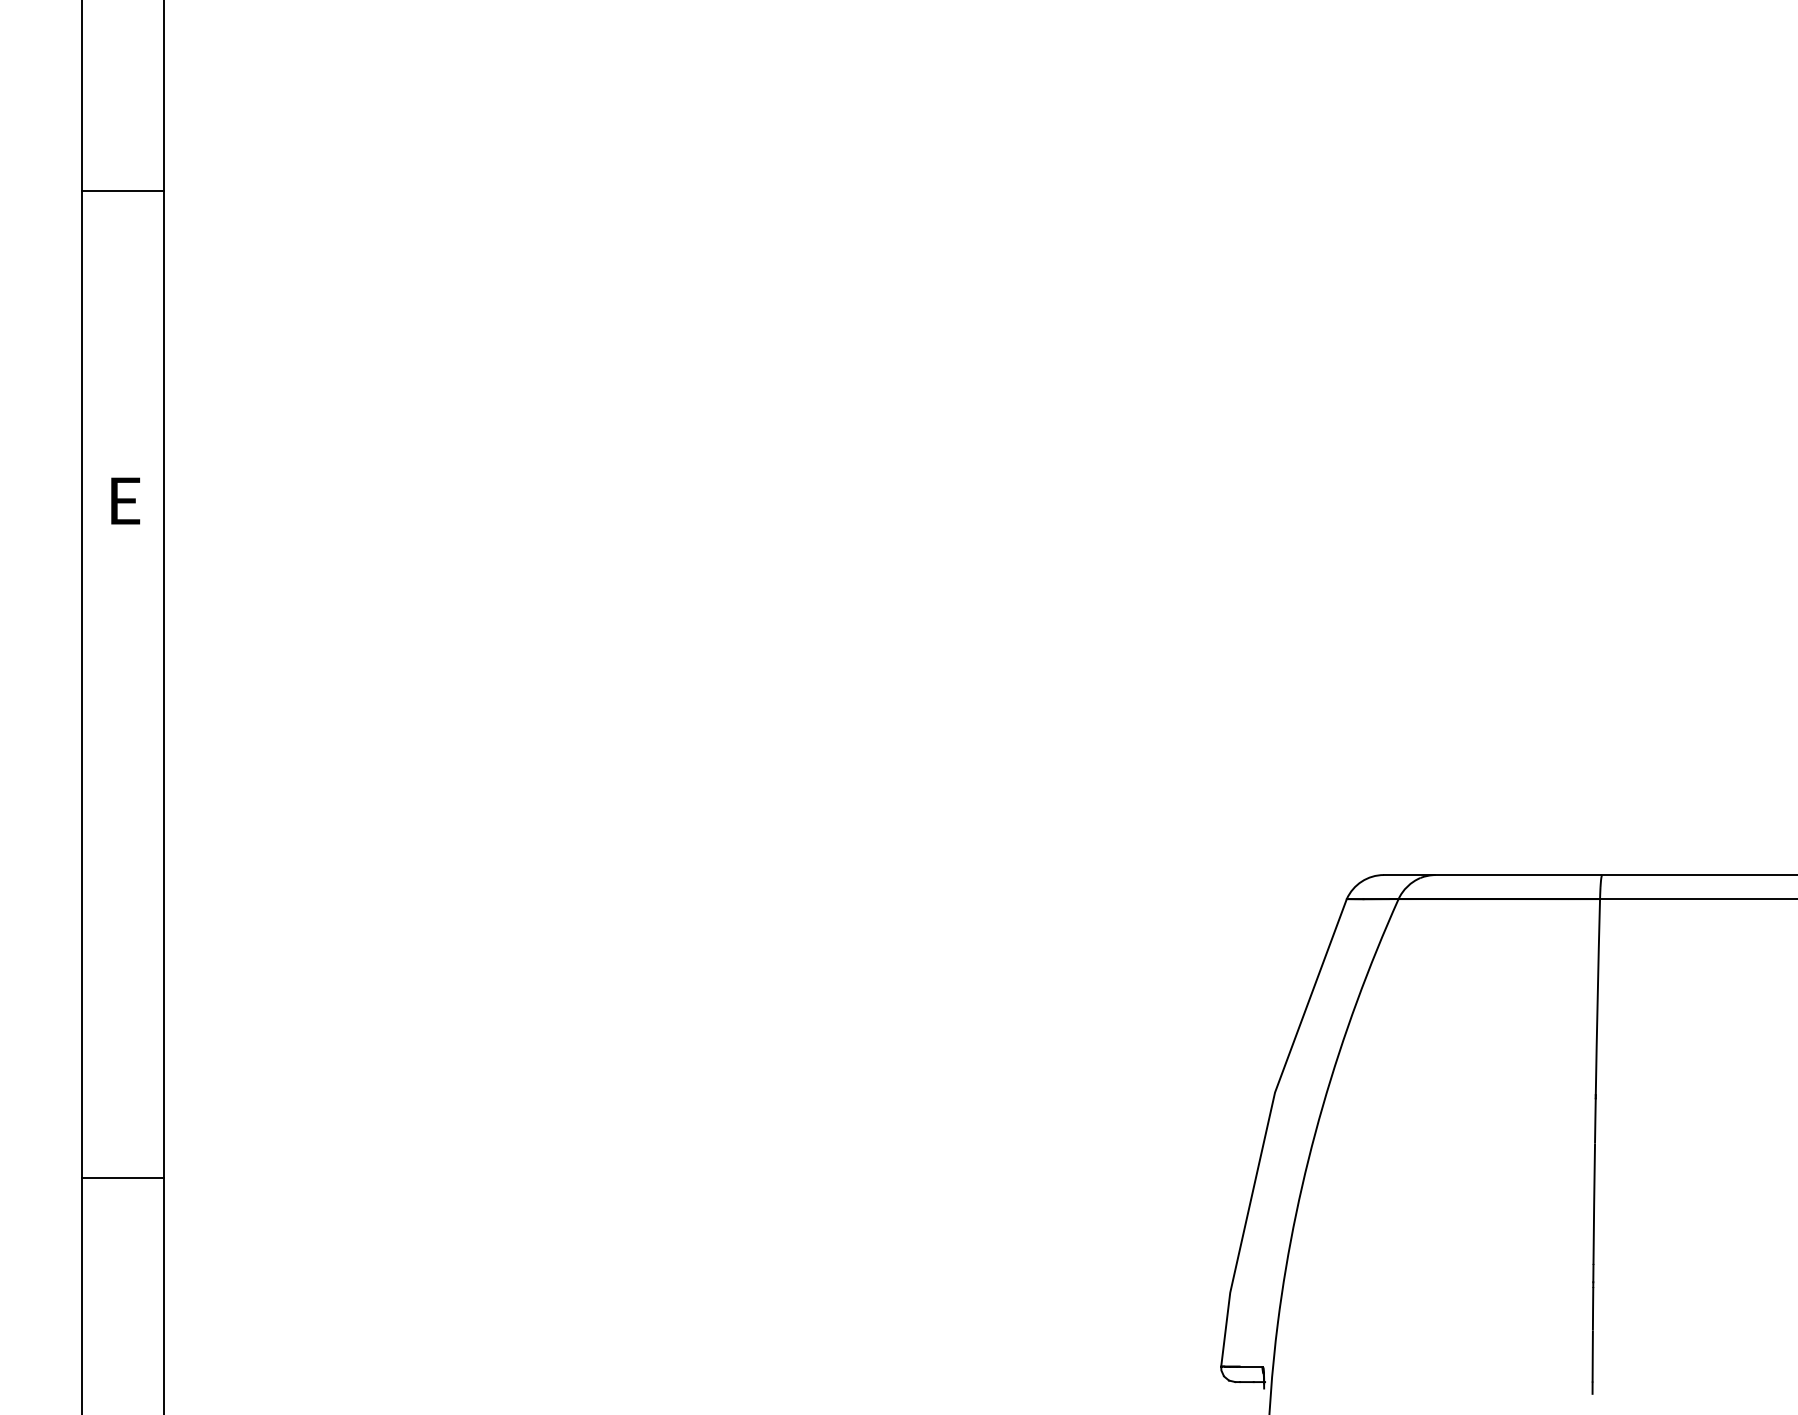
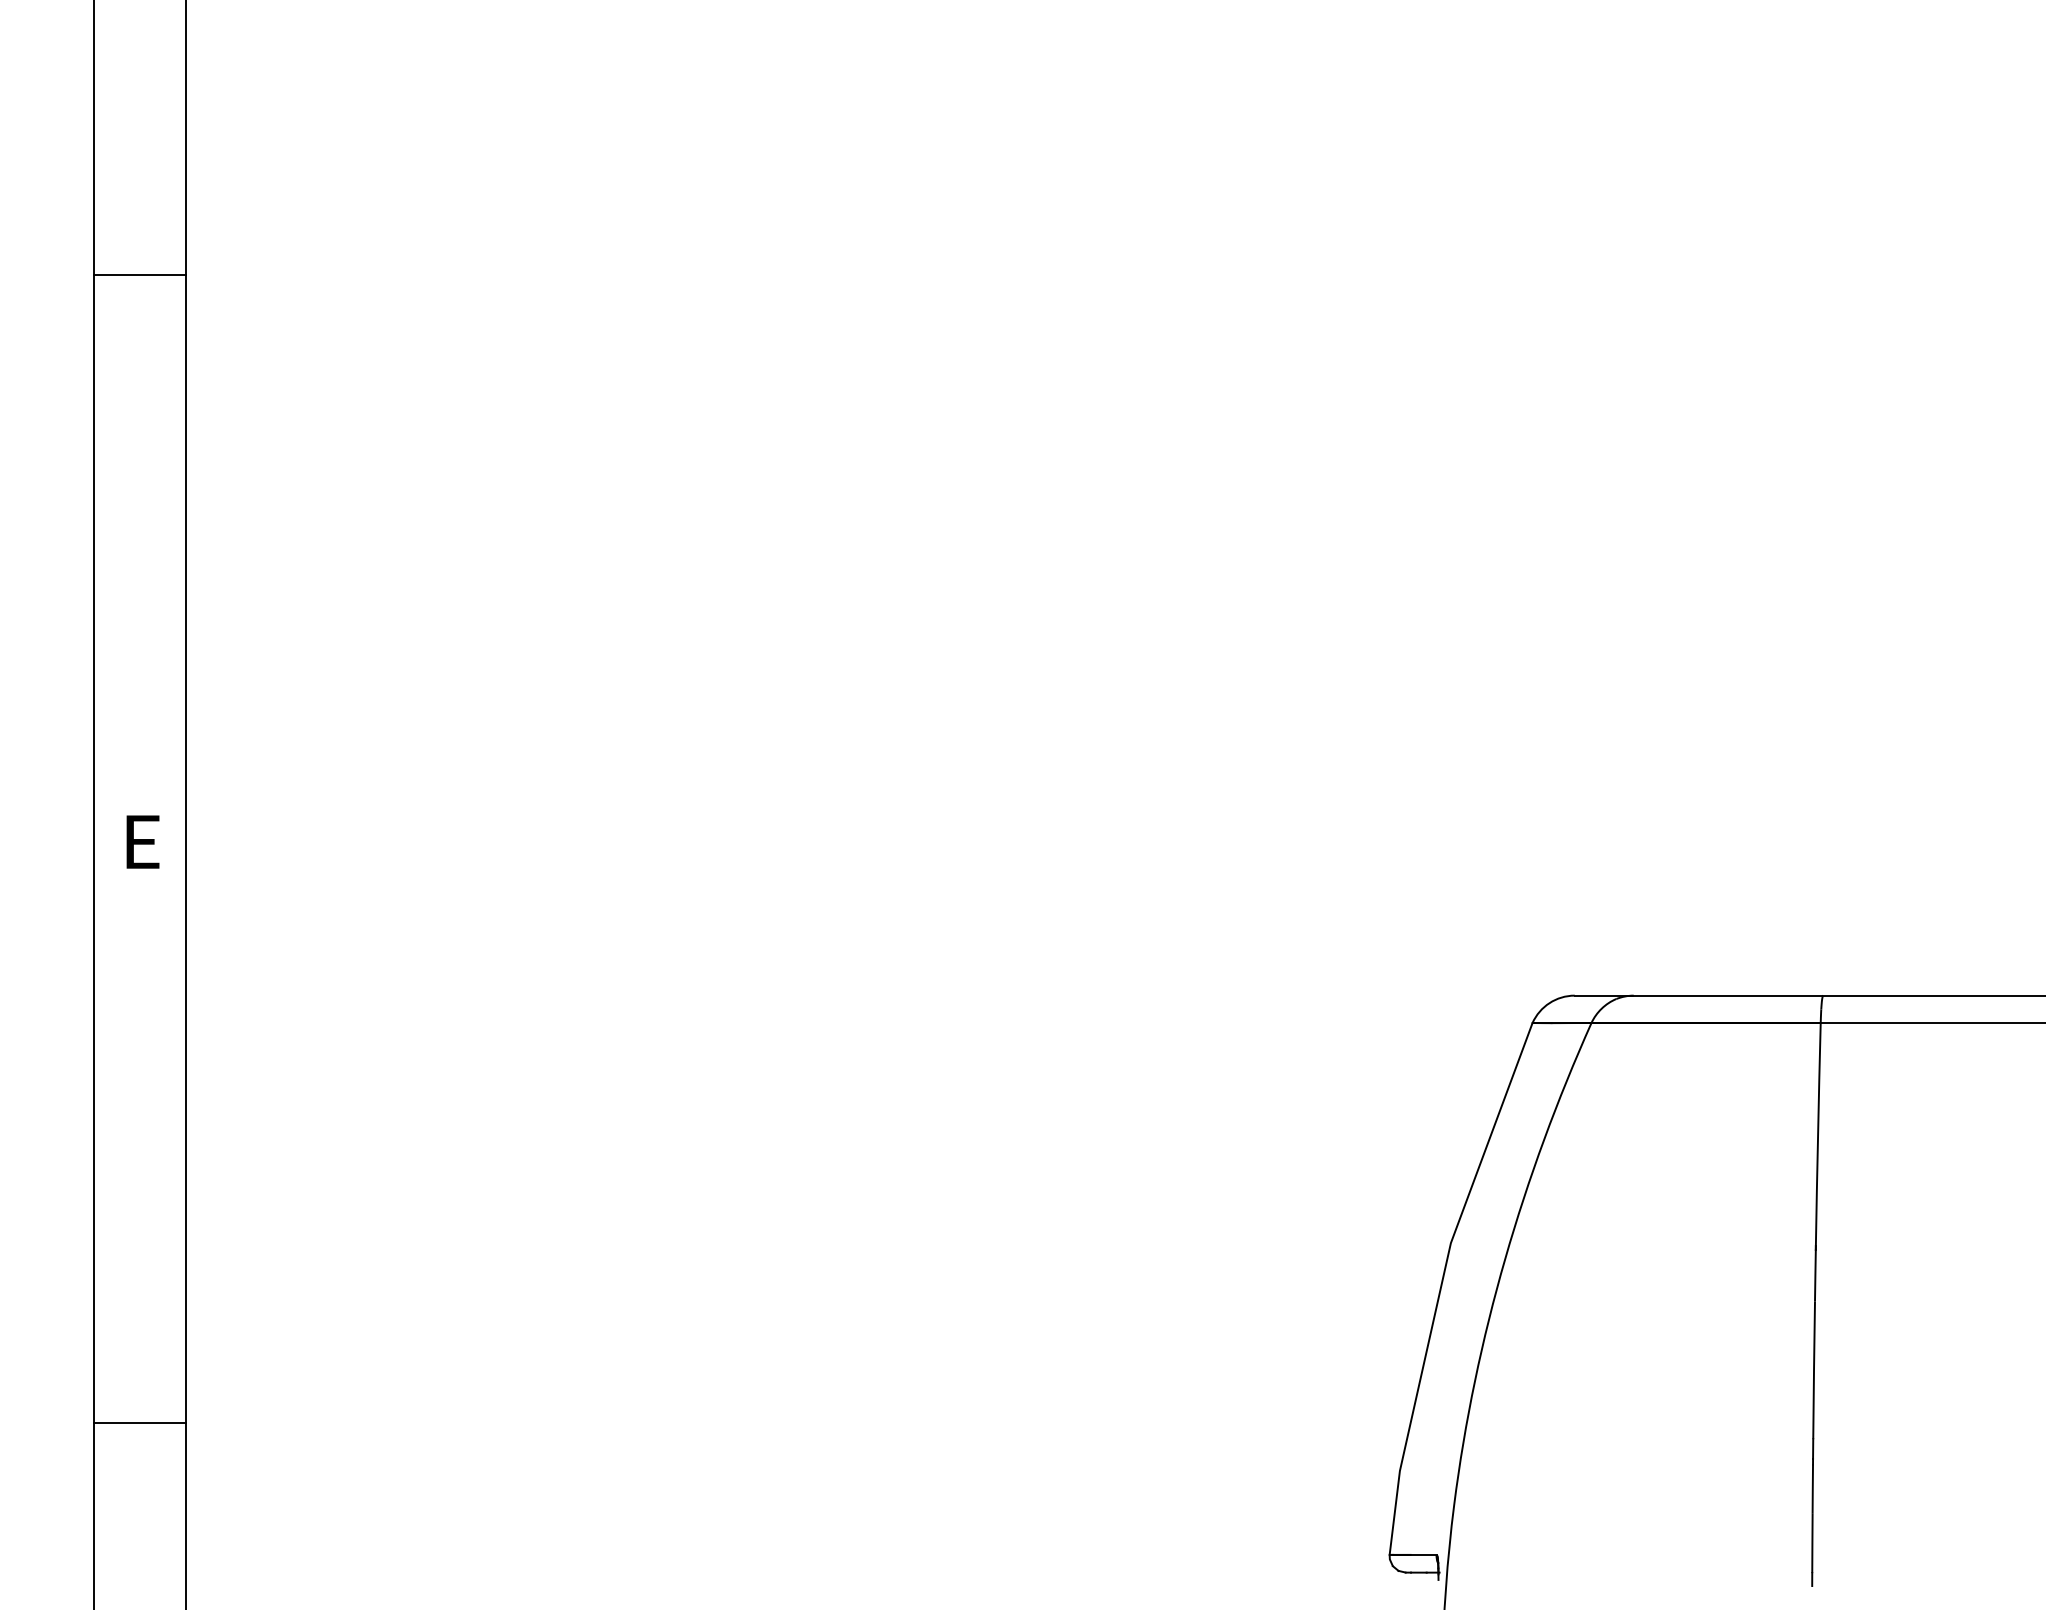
line: (122, 191) -> (139, 274), moved
text: (125, 500) -> (142, 841), moved
line: (122, 1178) -> (139, 1422), moved

